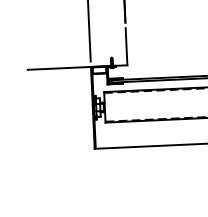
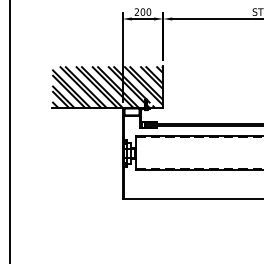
hatch: (76, 48) -> (107, 86), added

